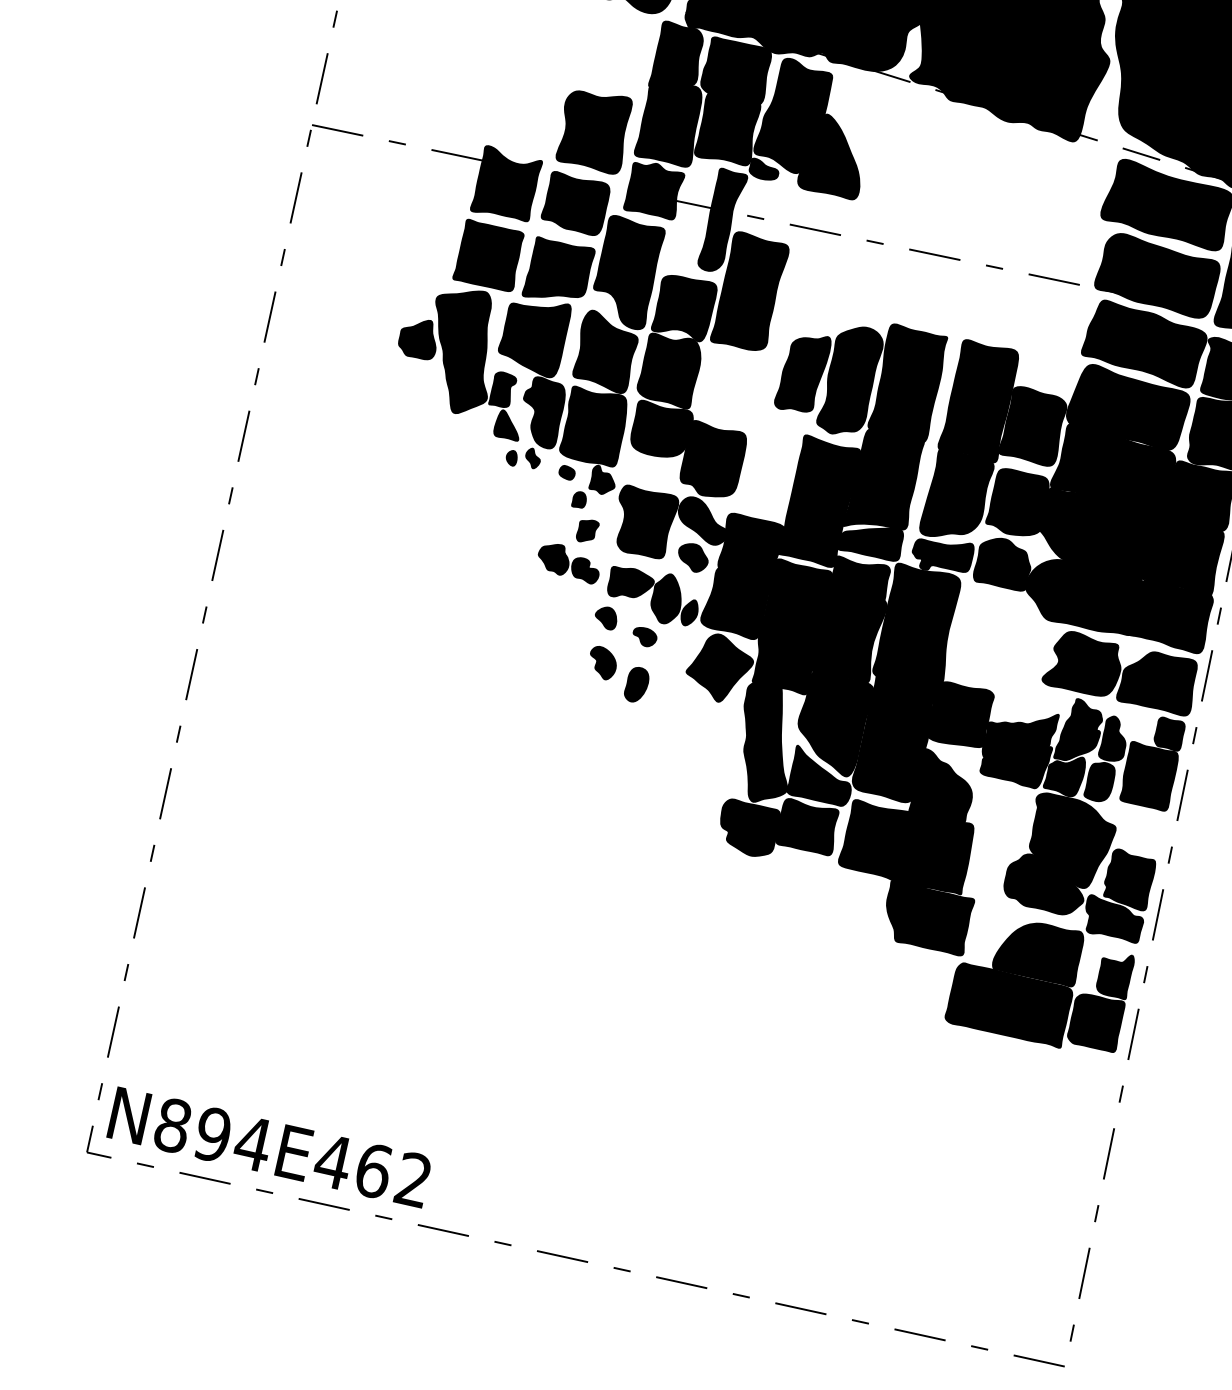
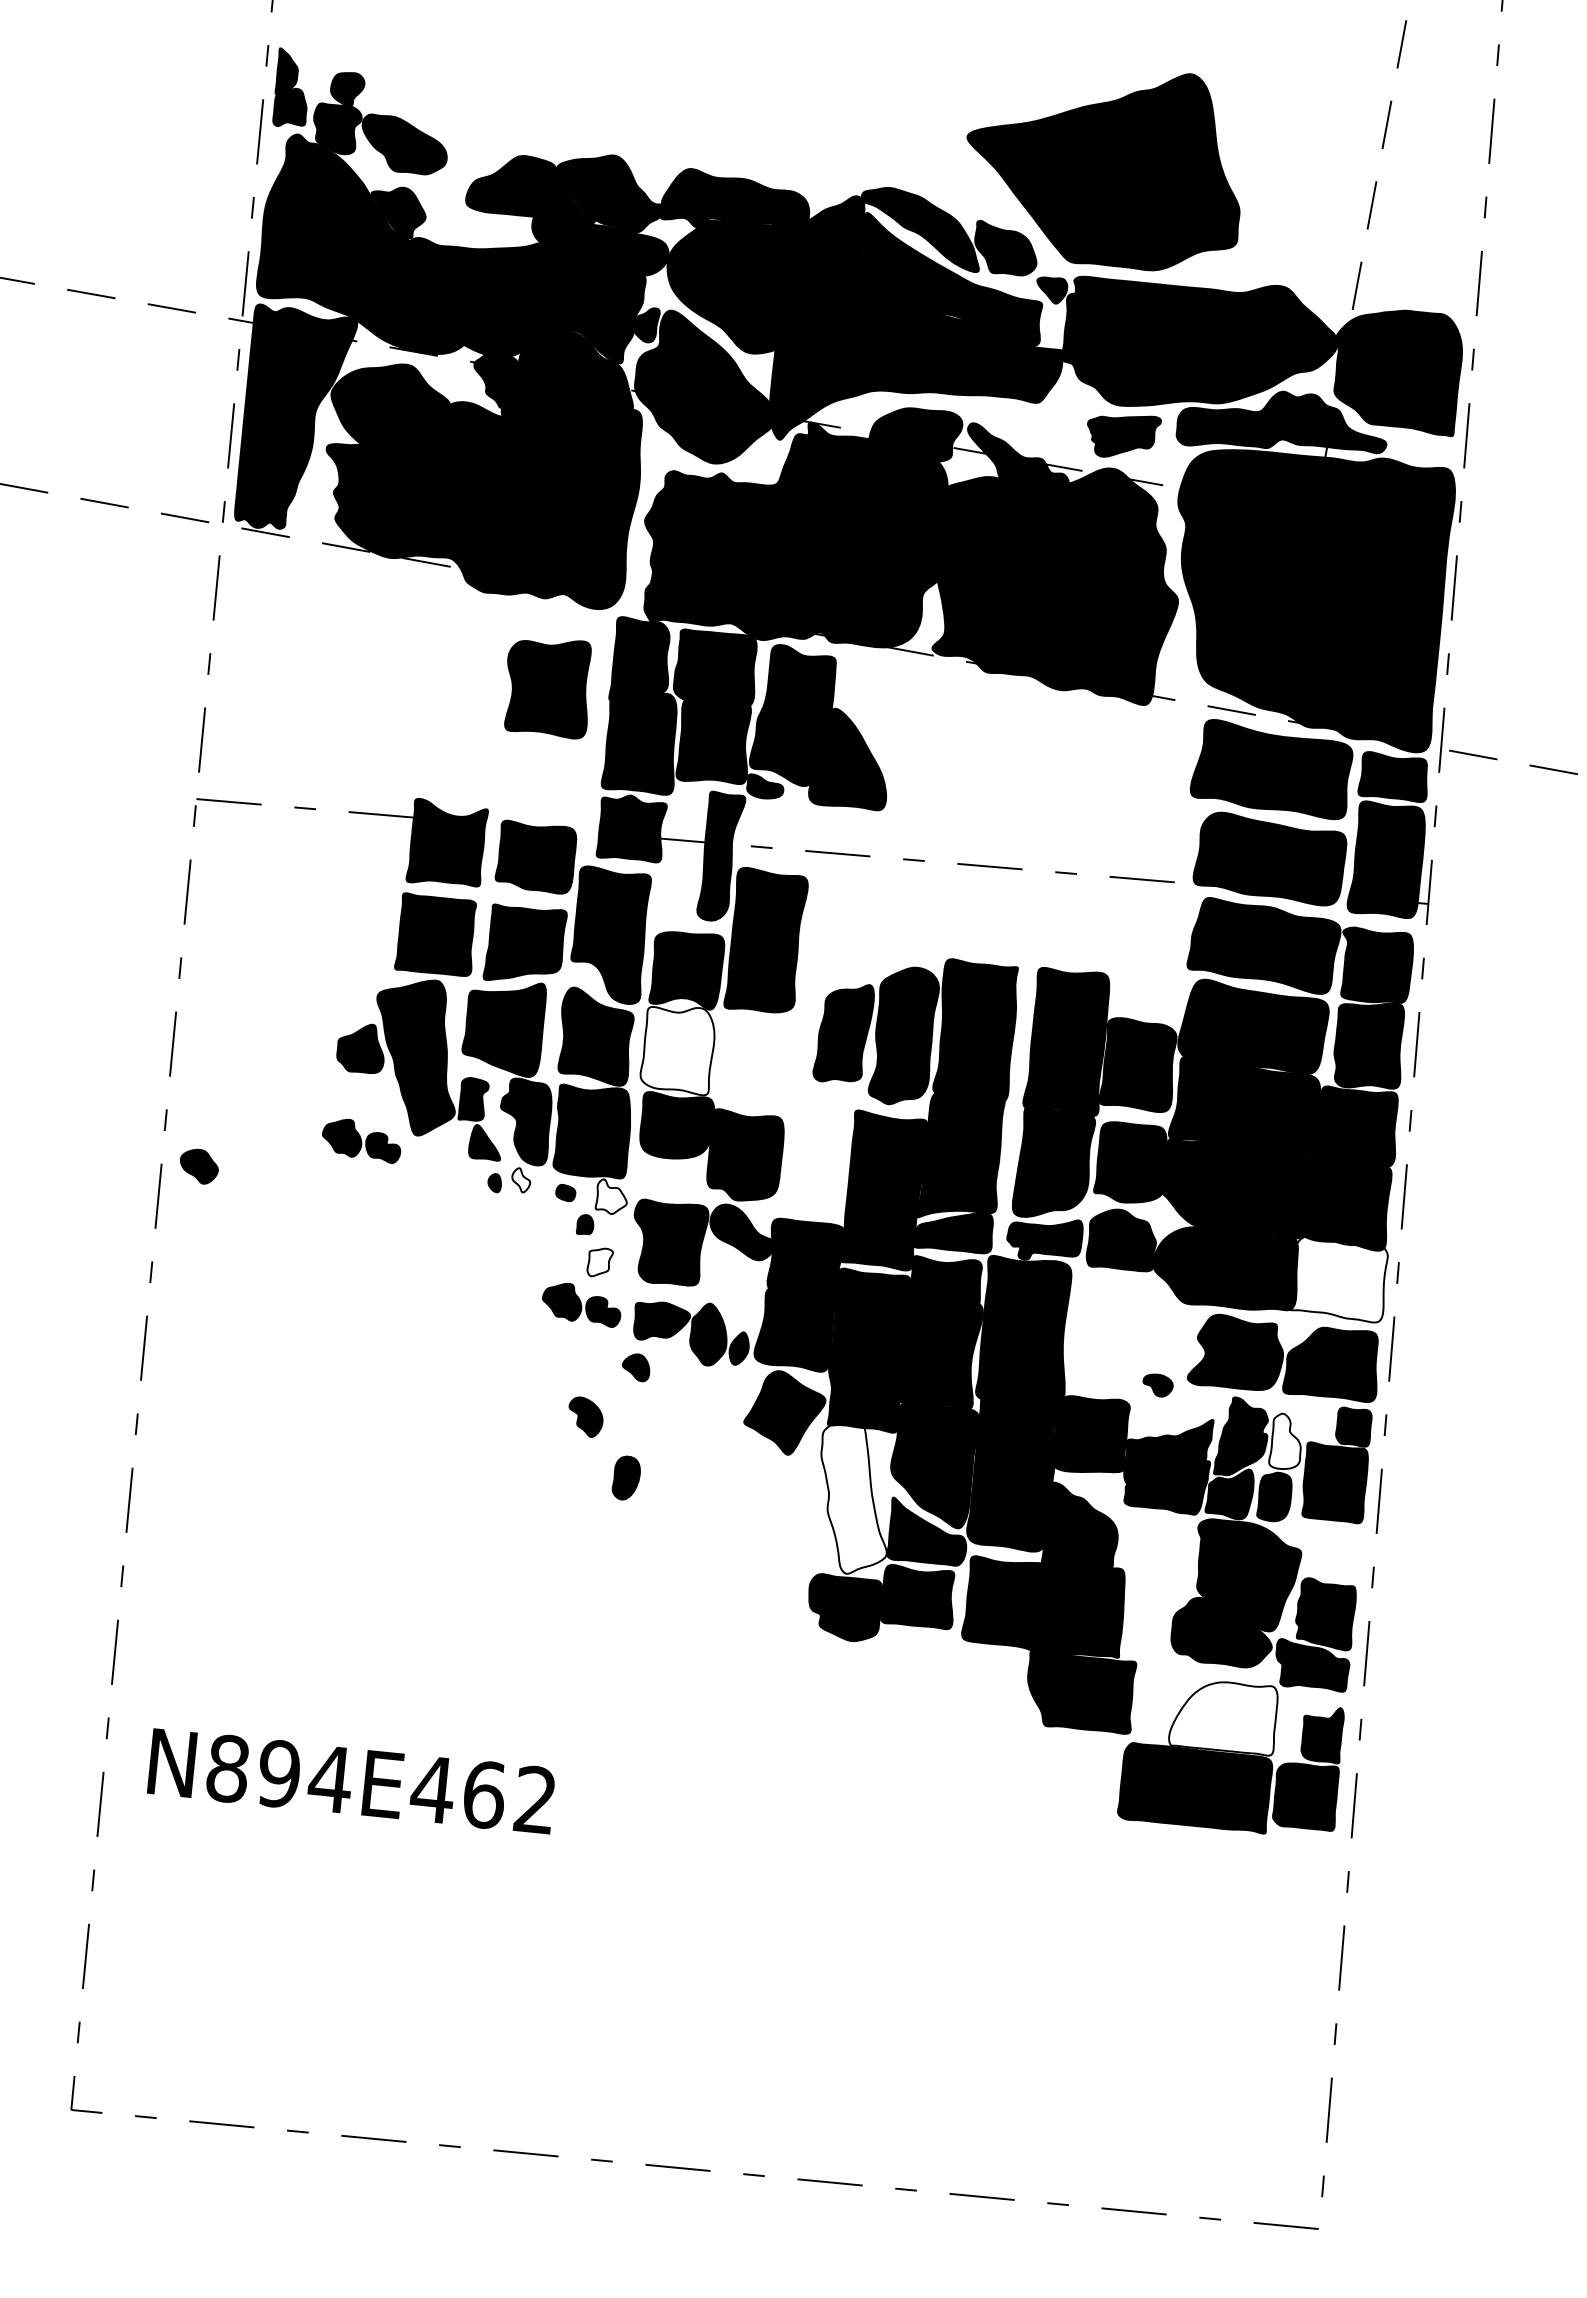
part: (593, 132) -> (547, 689), moved
fill: (669, 370) -> (677, 1050), removed
part: (410, 412) -> (361, 1141), added
fill: (533, 458) -> (521, 1180), removed
fill: (602, 479) -> (610, 1196), removed
fill: (587, 531) -> (600, 1262), removed
part: (693, 557) -> (199, 1166), moved
fill: (1170, 614) -> (1337, 1278), removed
part: (644, 637) -> (1157, 1385), moved
part: (602, 662) -> (585, 1416), moved
part: (636, 684) -> (625, 1477), moved
fill: (1113, 738) -> (1284, 1440), removed
fill: (766, 739) -> (853, 1494), removed
fill: (1038, 952) -> (1223, 1718), removed
text: (268, 1147) -> (350, 1781), moved

